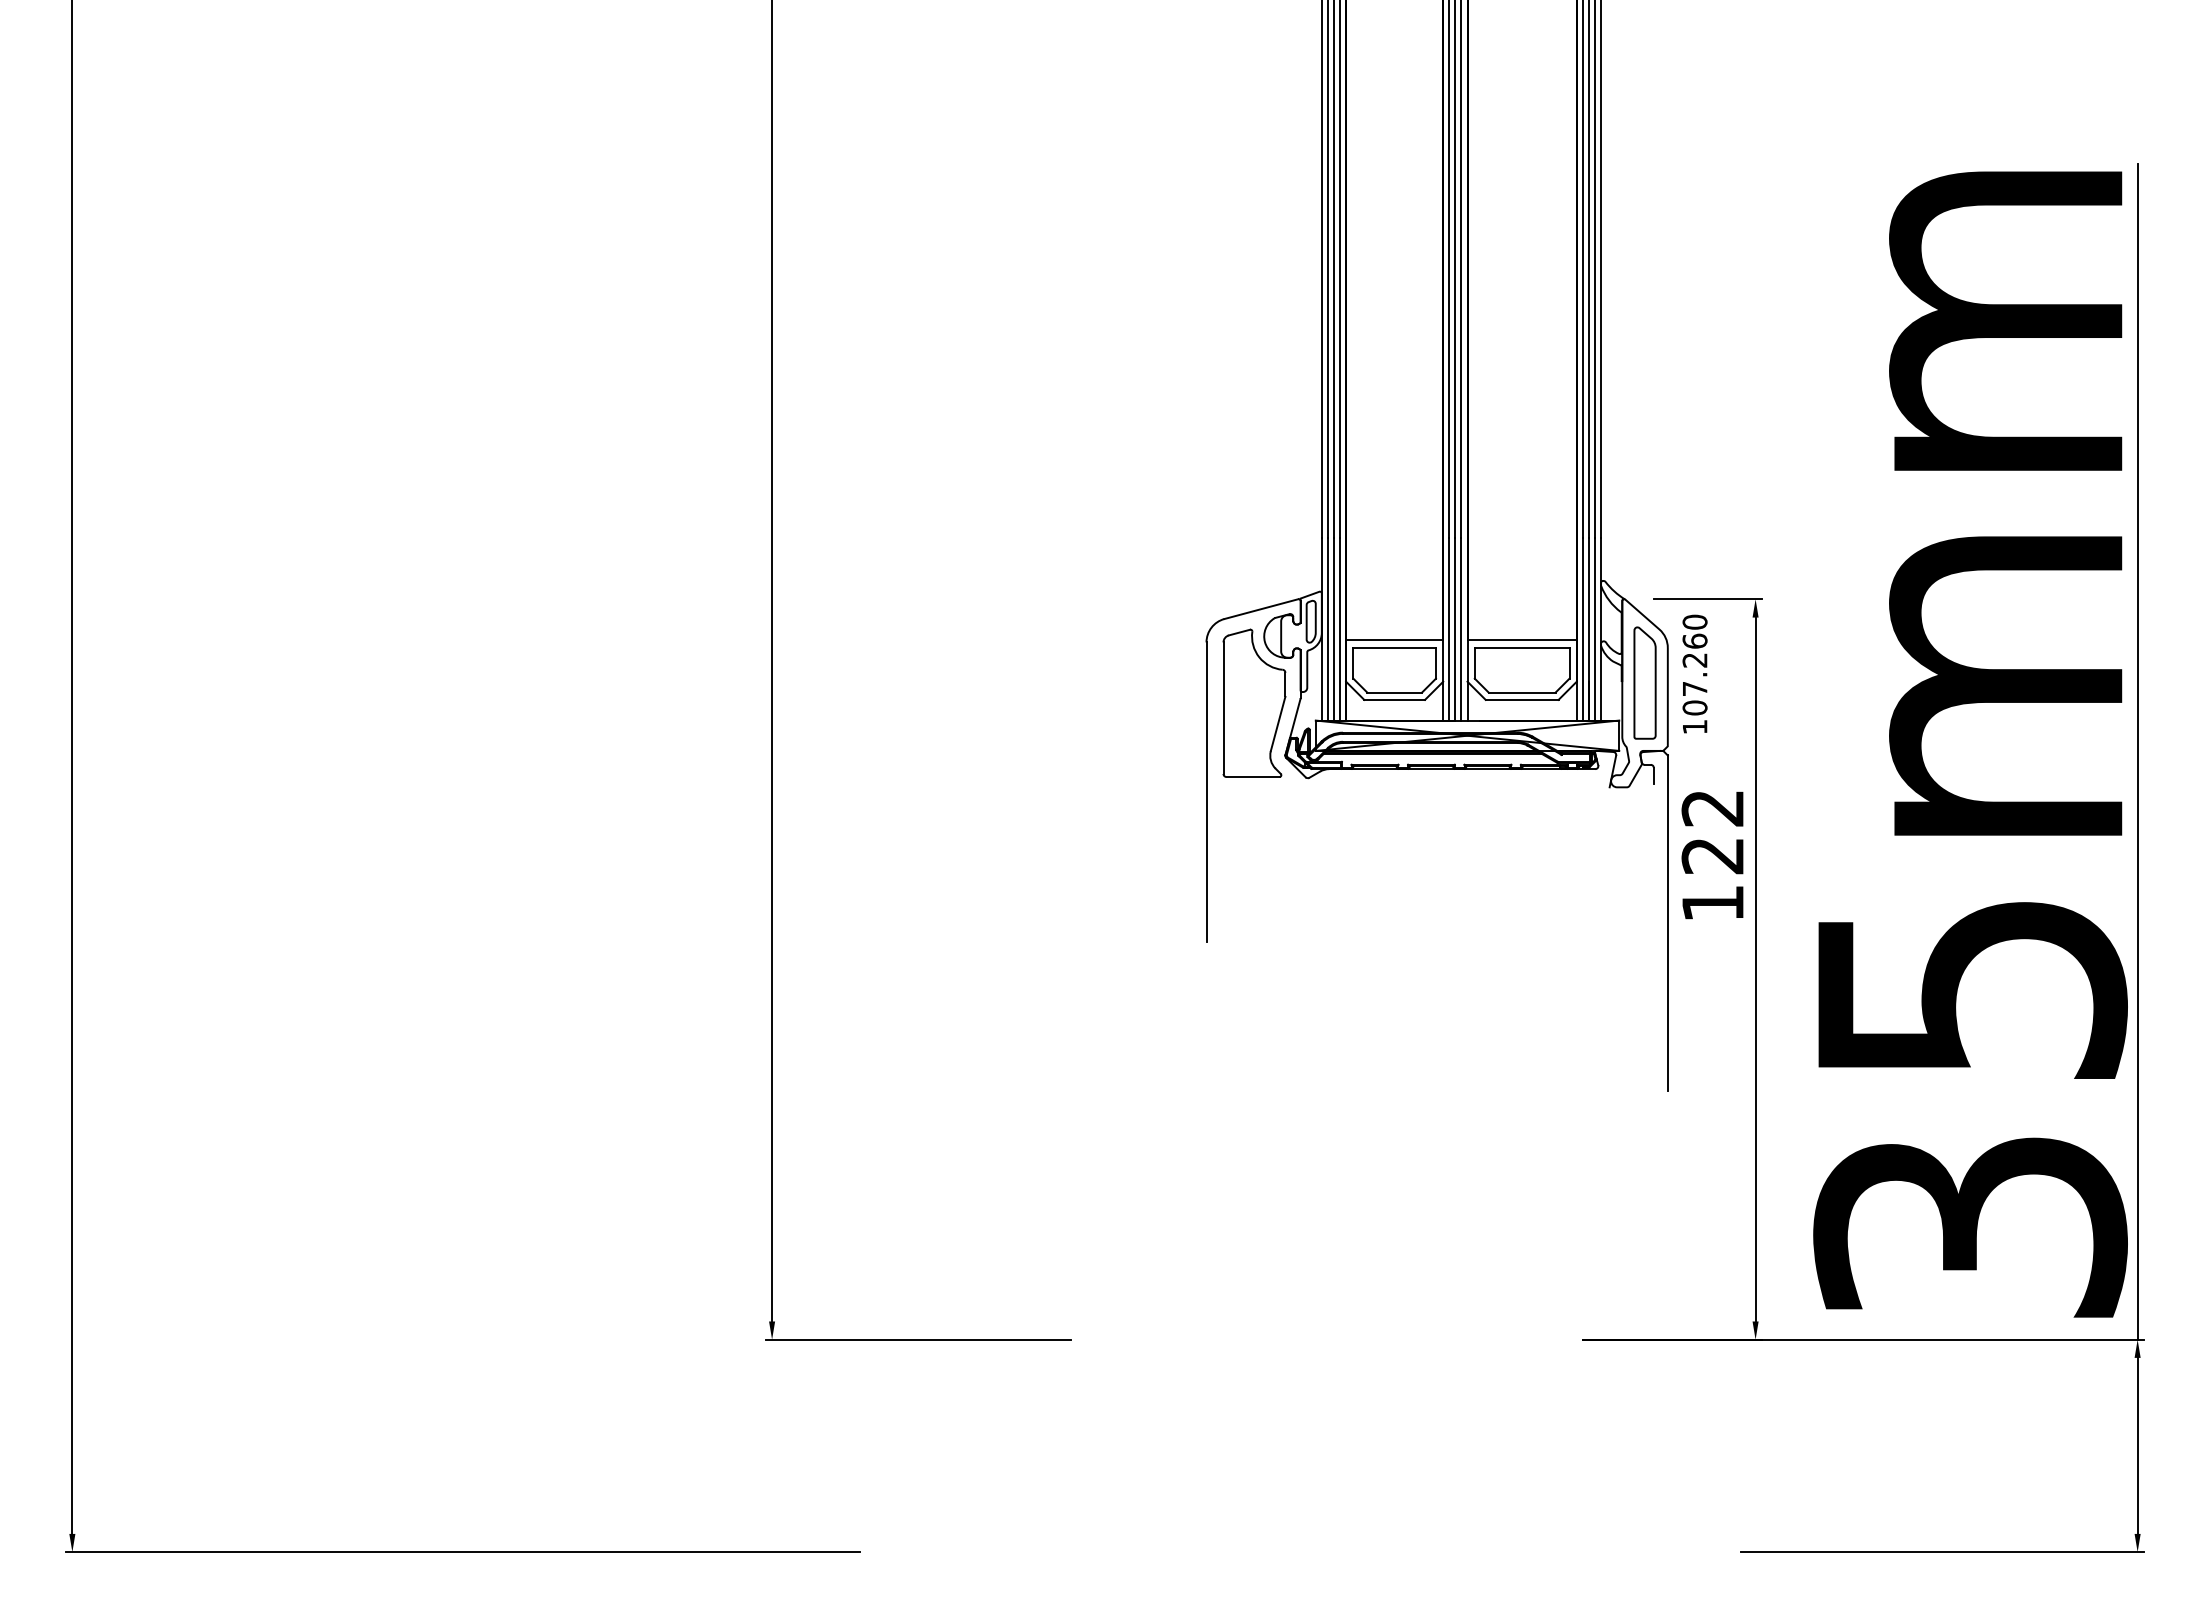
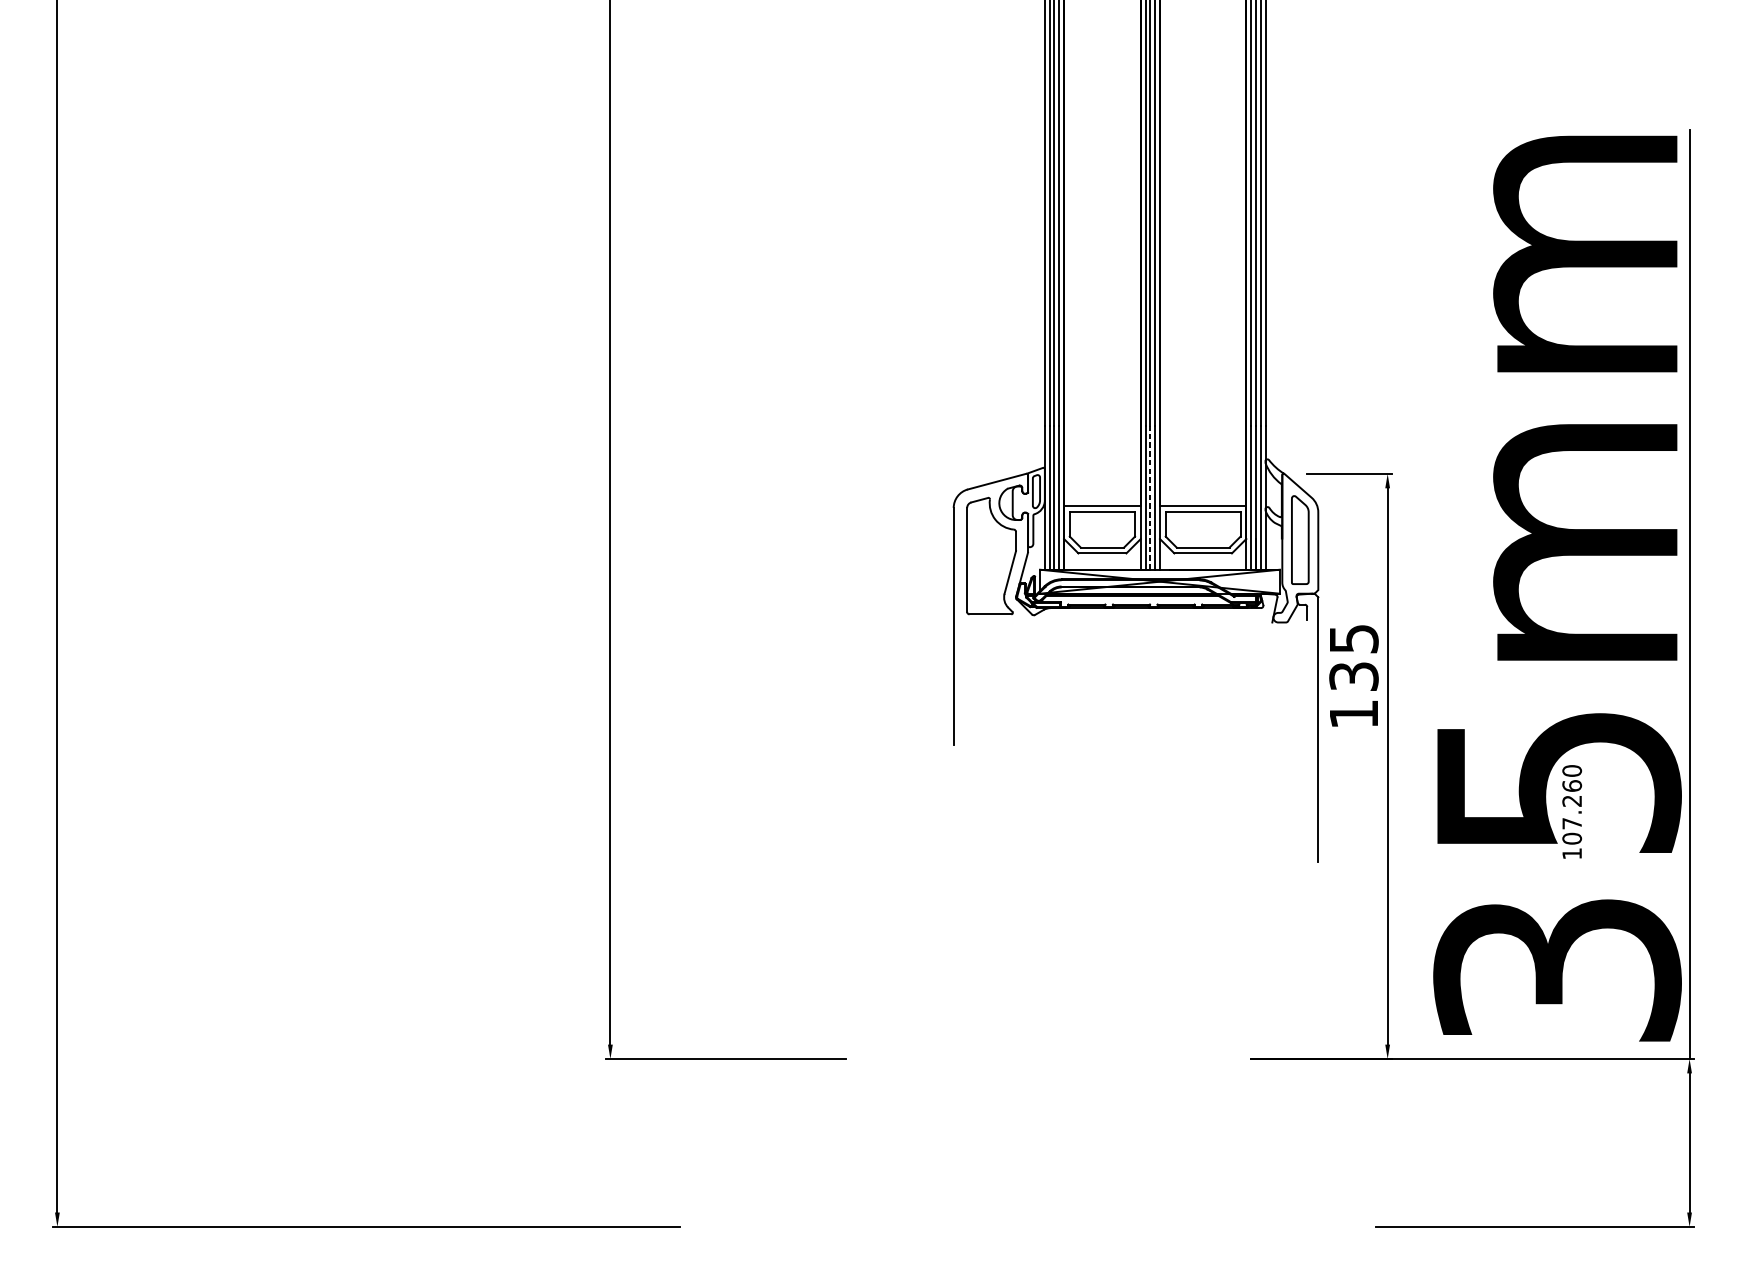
line: (1455, 629) -> (1150, 497), solid -> dashed
text: (1694, 673) -> (1571, 811), moved
text: (1712, 832) -> (1353, 658), 122 -> 135

